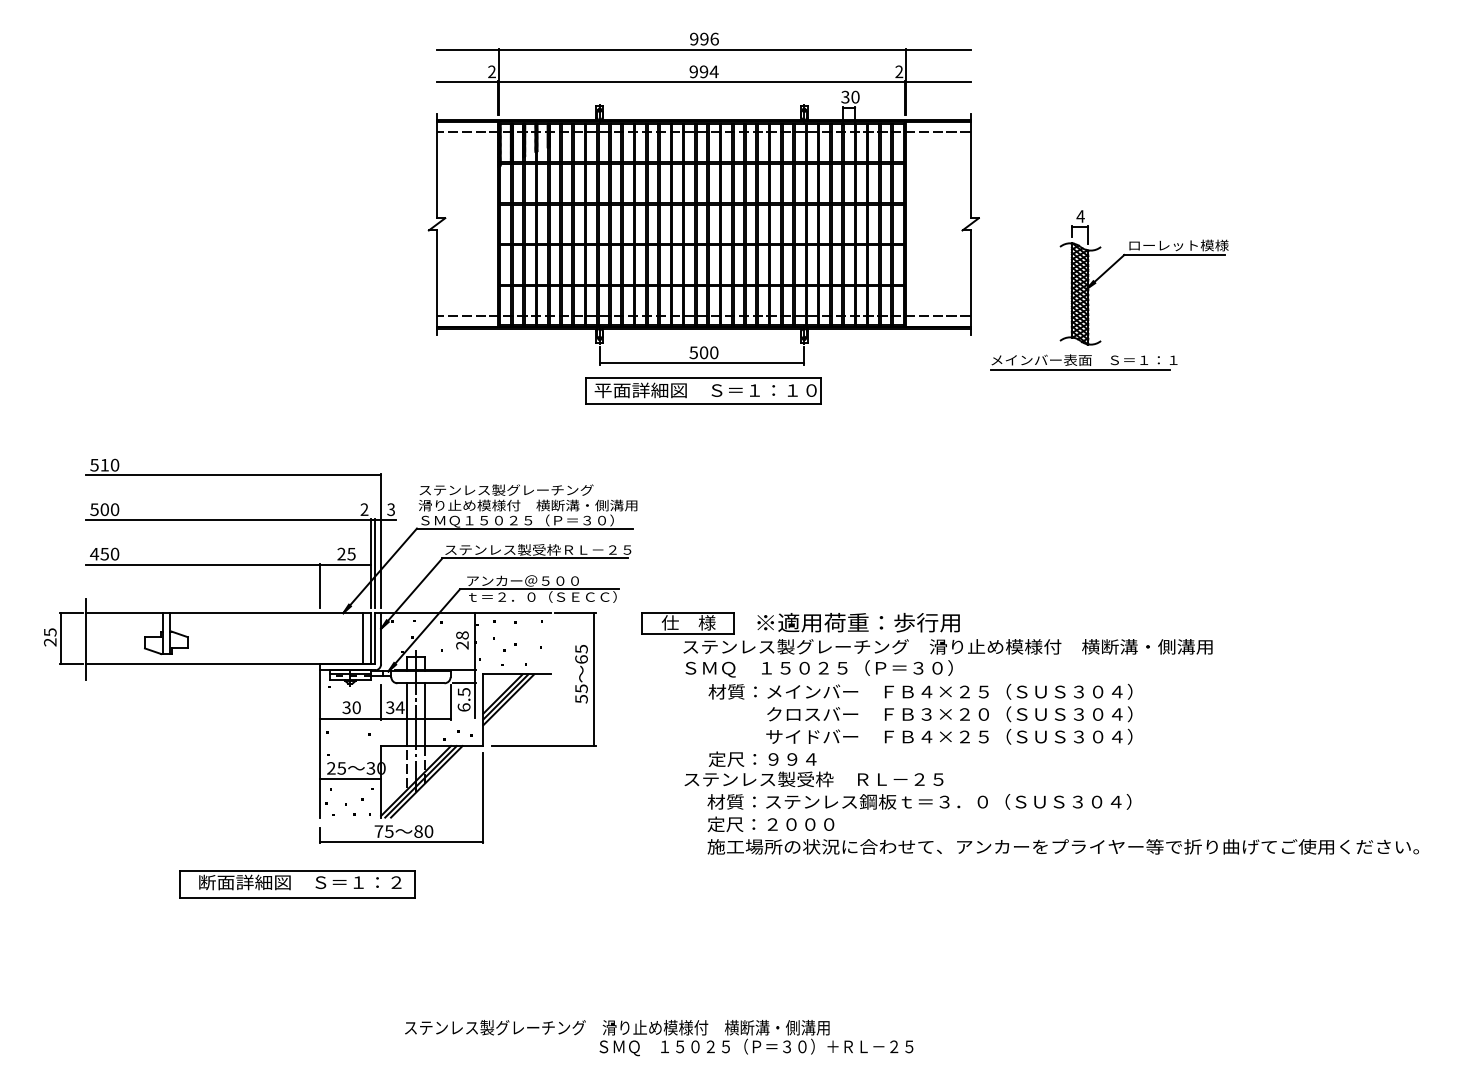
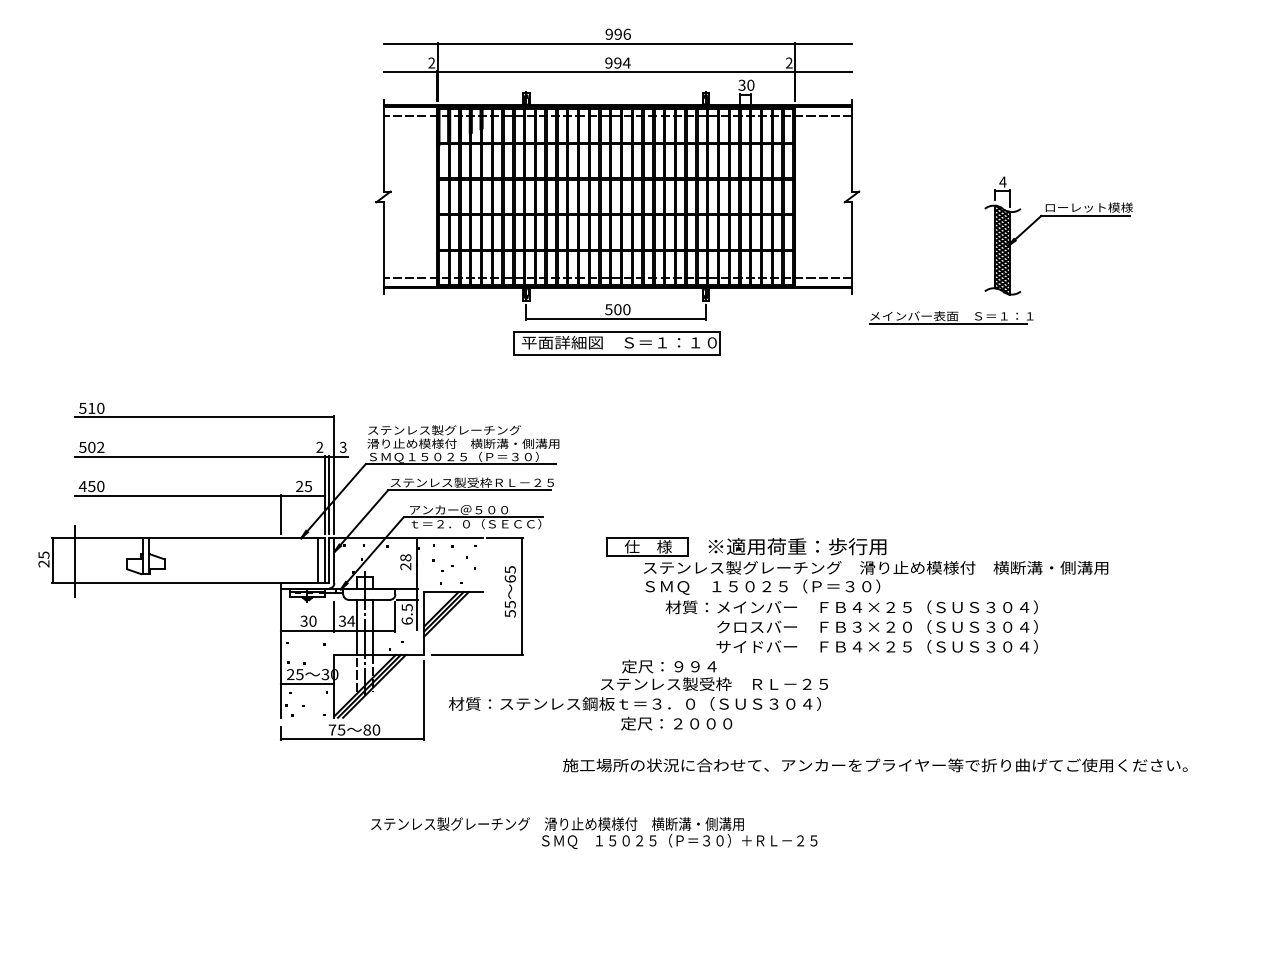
part: (1143, 255) -> (1058, 216), moved
text: (114, 509) -> (100, 447), 500 -> 502
part: (922, 673) -> (853, 591), moved
text: (919, 801) -> (634, 703), moved
text: (1062, 846) -> (874, 765), moved
part: (297, 884) -> (260, 776), removed
text: (659, 1038) -> (594, 833), moved

